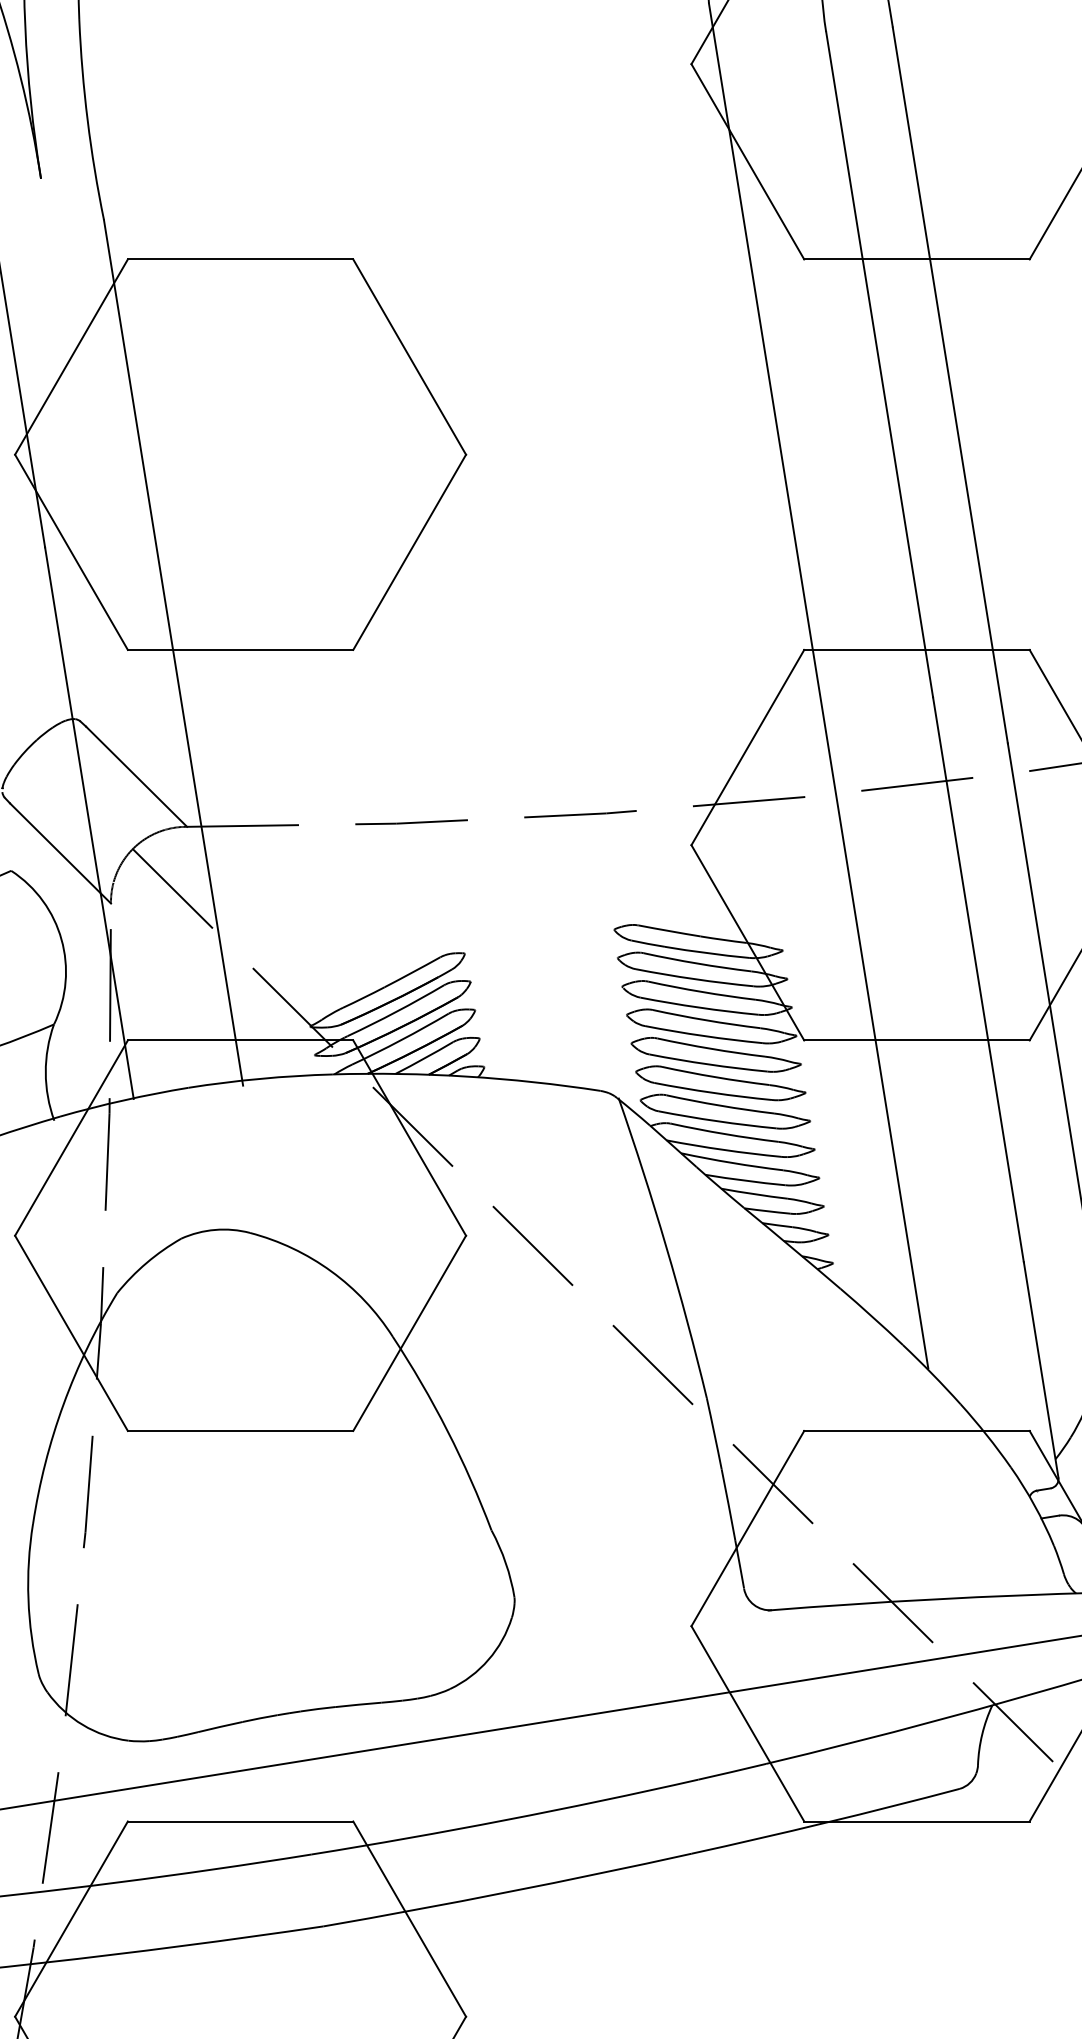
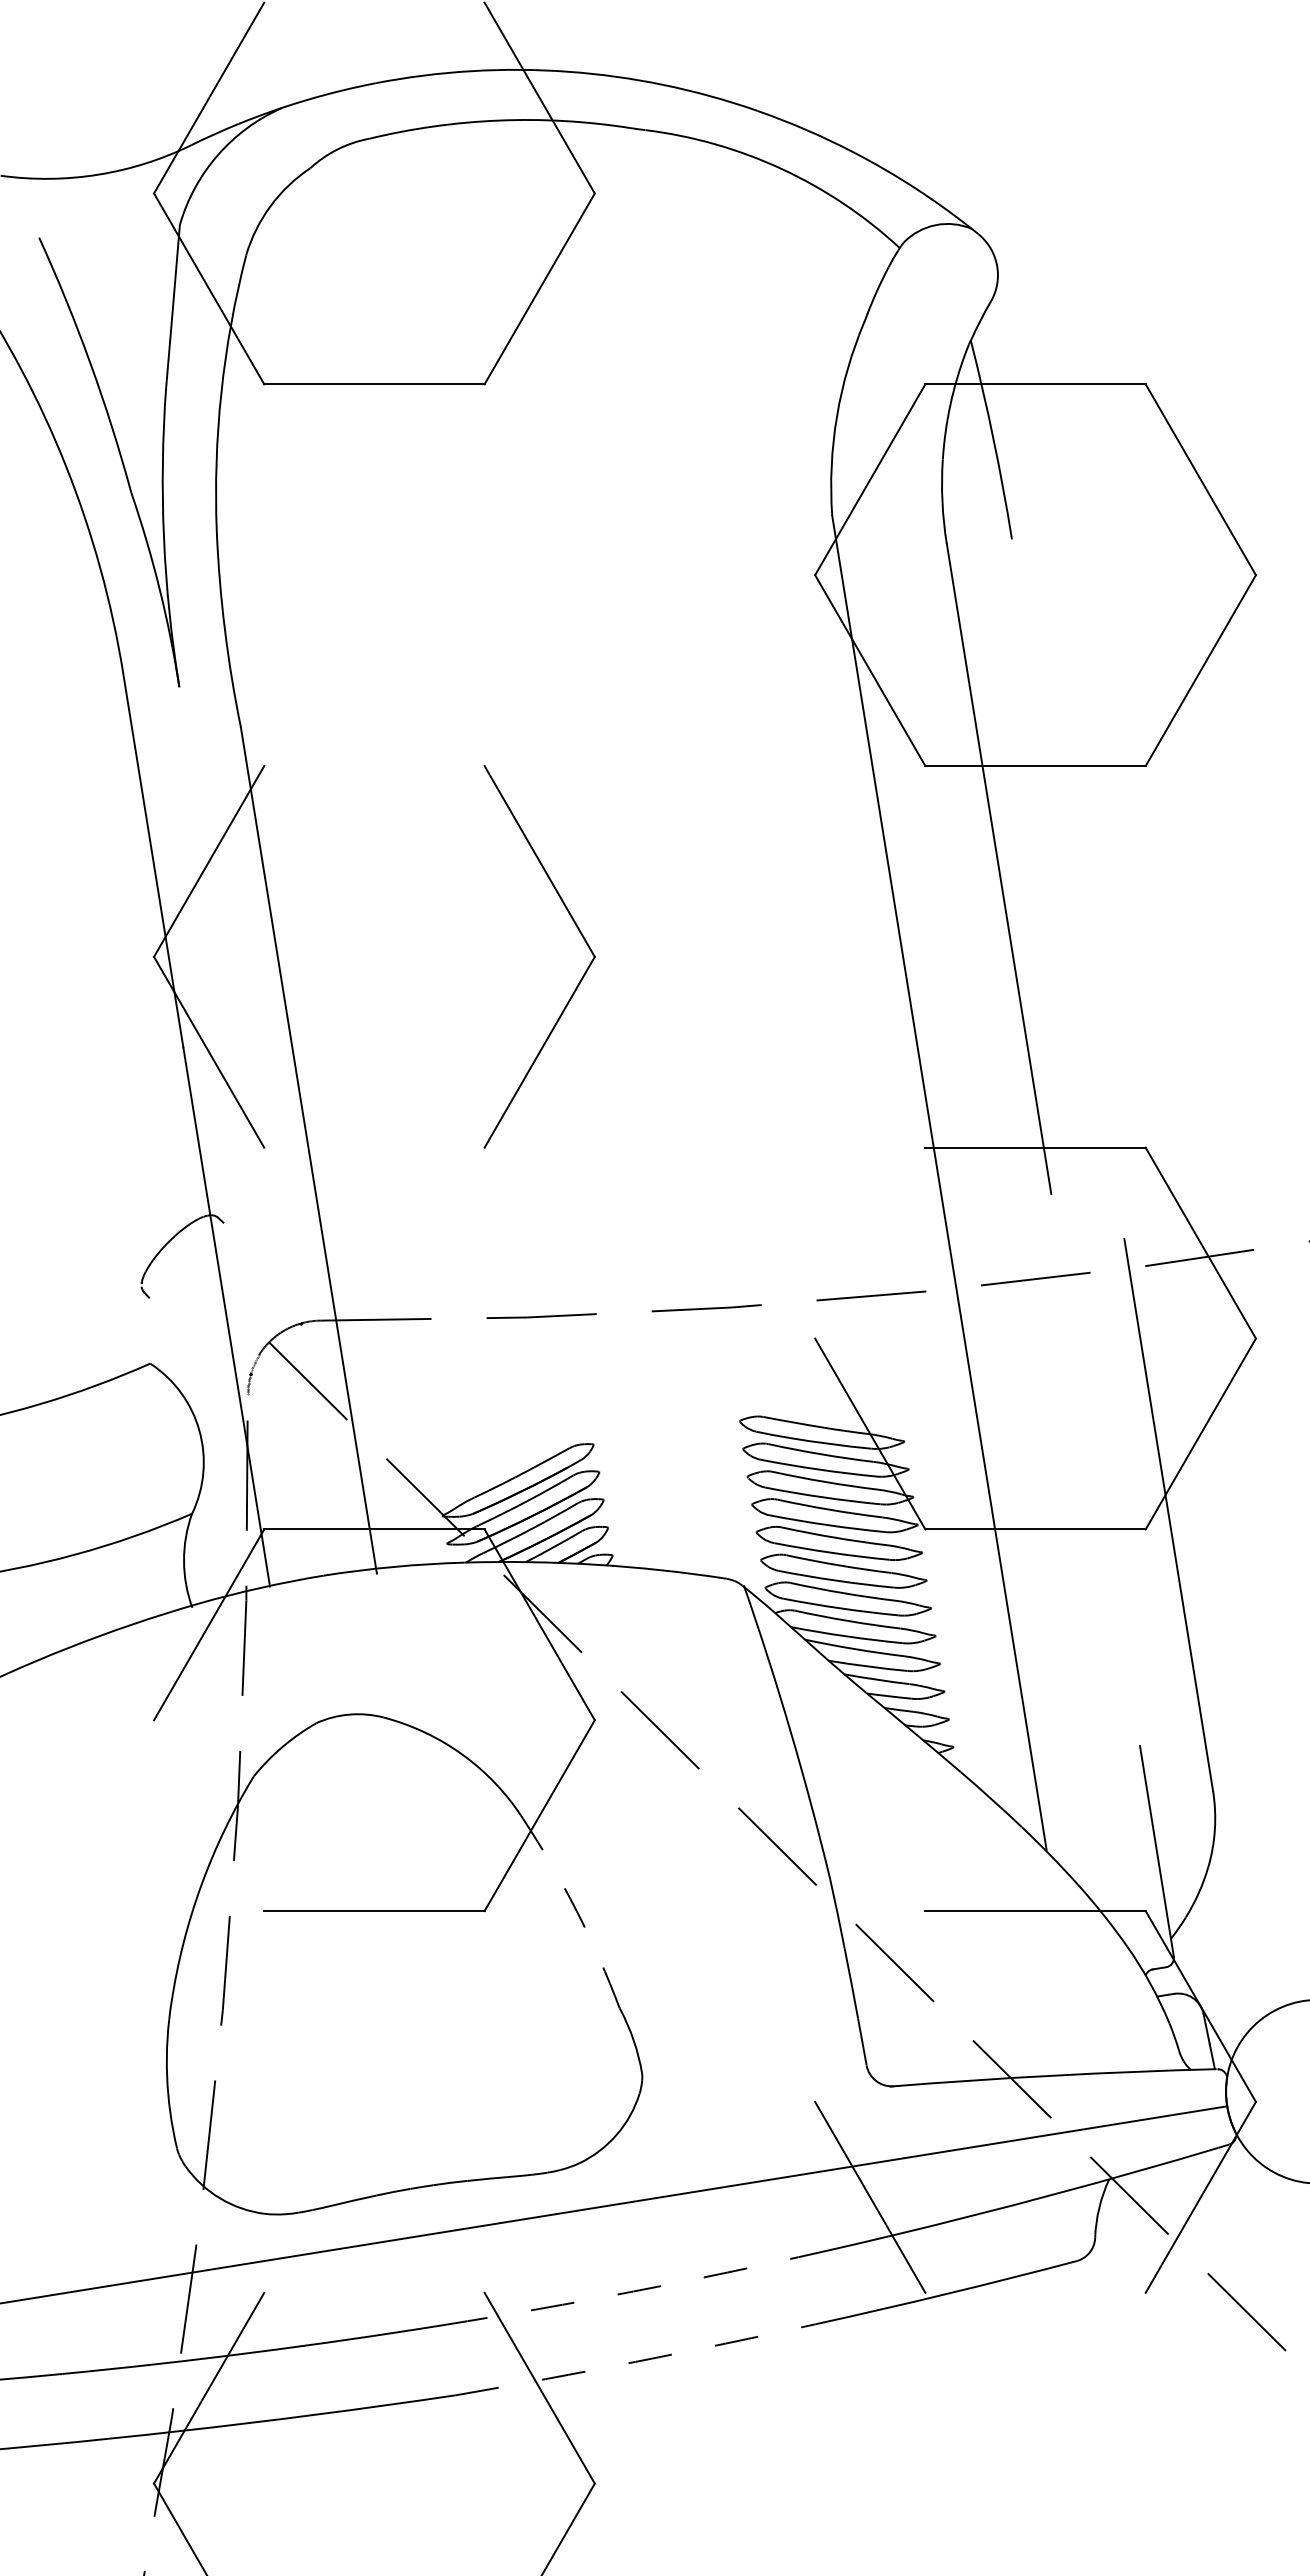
line: (240, 259) -> (374, 766), removed
line: (949, 385) -> (1067, 889), removed
line: (240, 649) -> (374, 1147), removed
line: (748, 746) -> (870, 1242), removed
line: (136, 776) -> (272, 1271), removed
line: (60, 853) -> (198, 1346), removed
line: (978, 979) -> (1095, 1469), removed
line: (71, 1333) -> (209, 1815), removed
arc: (447, 1431) -> (576, 1911), solid -> dashed
line: (748, 1528) -> (870, 2006), removed
arc: (505, 1820) -> (633, 2291), solid -> dashed
line: (240, 1821) -> (374, 2292), removed
line: (916, 1821) -> (1035, 2292), removed
arc: (507, 1891) -> (635, 2361), solid -> dashed

